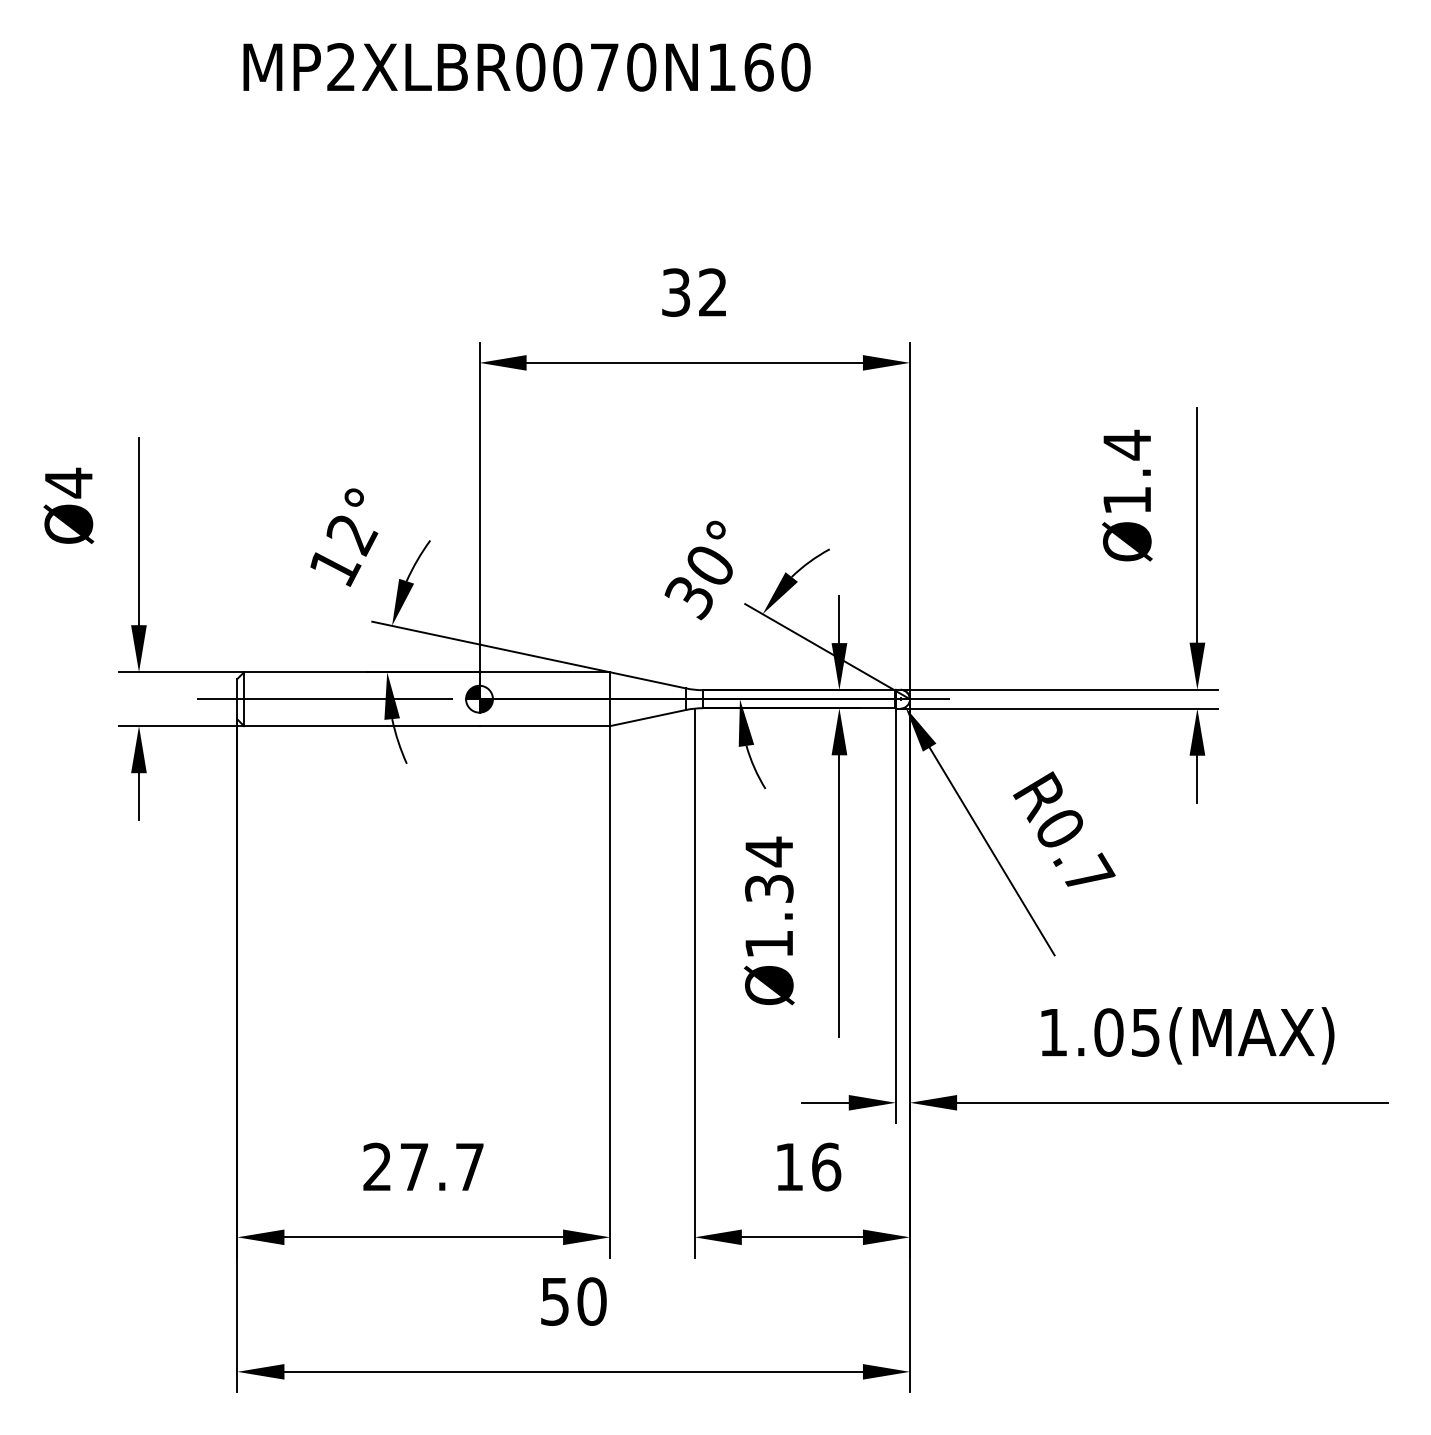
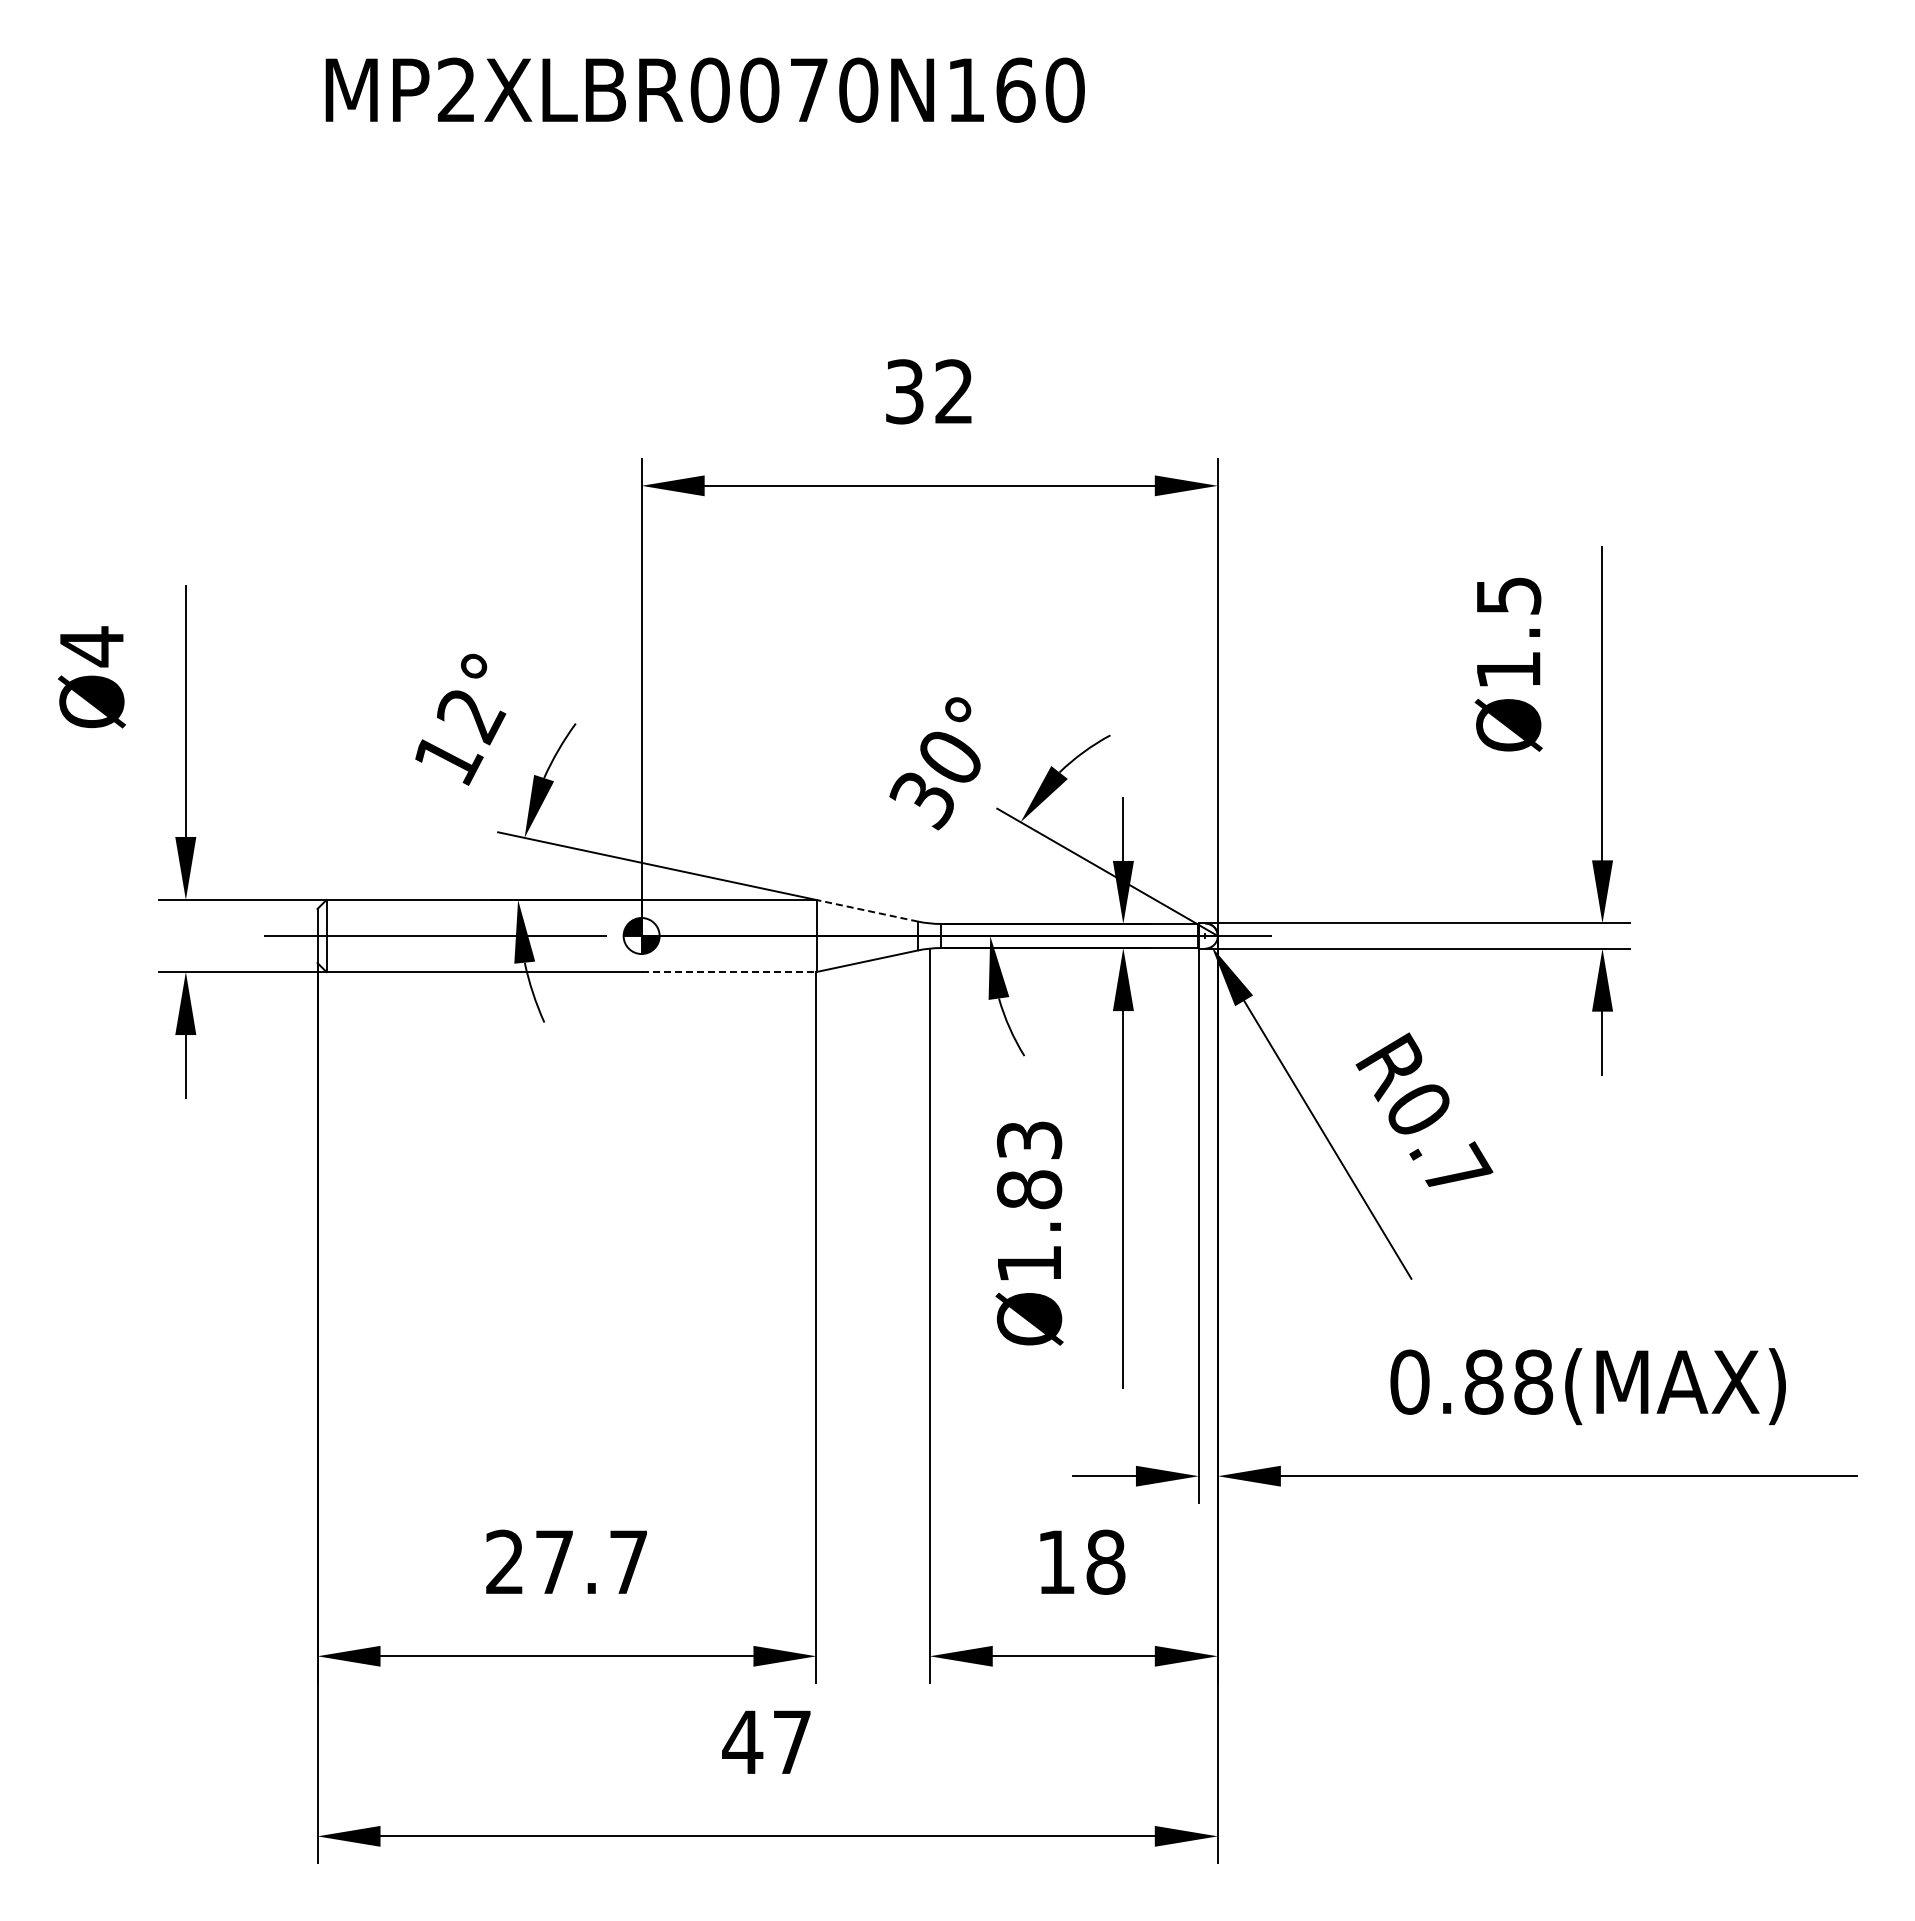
text: (1127, 444) -> (1509, 595), Ø1.4 -> Ø1.5
line: (648, 680) -> (867, 910), solid -> dashed
line: (545, 726) -> (729, 972), solid -> dashed
text: (769, 869) -> (1029, 1164), Ø1.34 -> Ø1.83
text: (1099, 1032) -> (1471, 1381), 1.05(MAX) -> 0.88(MAX)
text: (826, 1166) -> (1105, 1561), 16 -> 18
text: (572, 1300) -> (766, 1741), 50 -> 47

